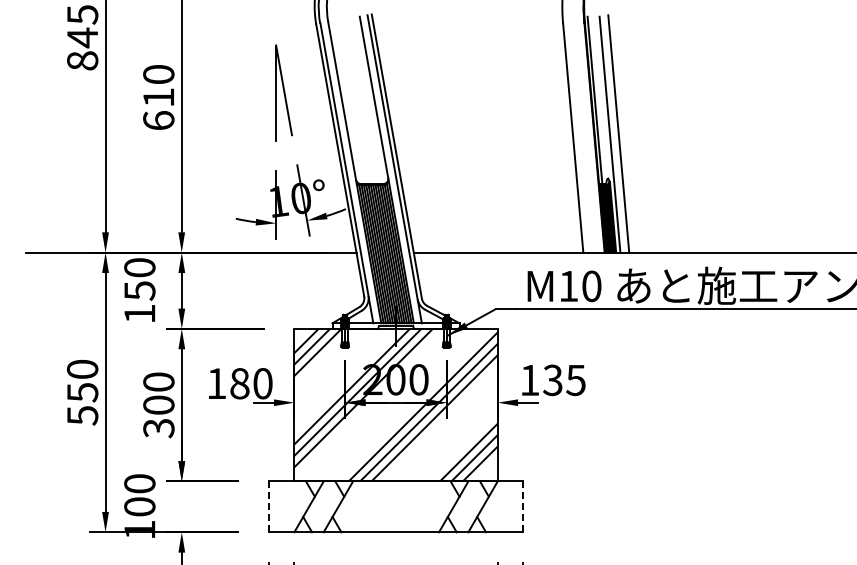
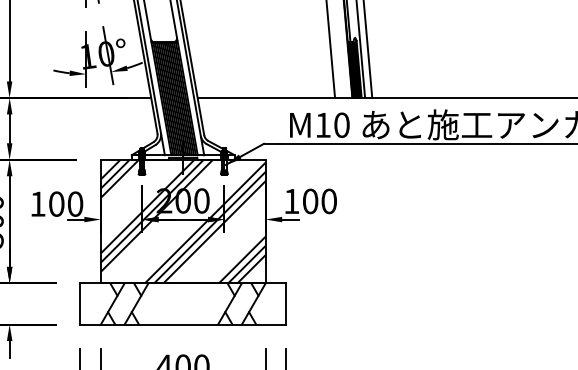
text: (564, 380) -> (319, 201), 135 -> 100
text: (239, 383) -> (56, 203), 180 -> 100
line: (268, 506) -> (79, 303), dashed -> solid
line: (523, 507) -> (286, 304), dashed -> solid

